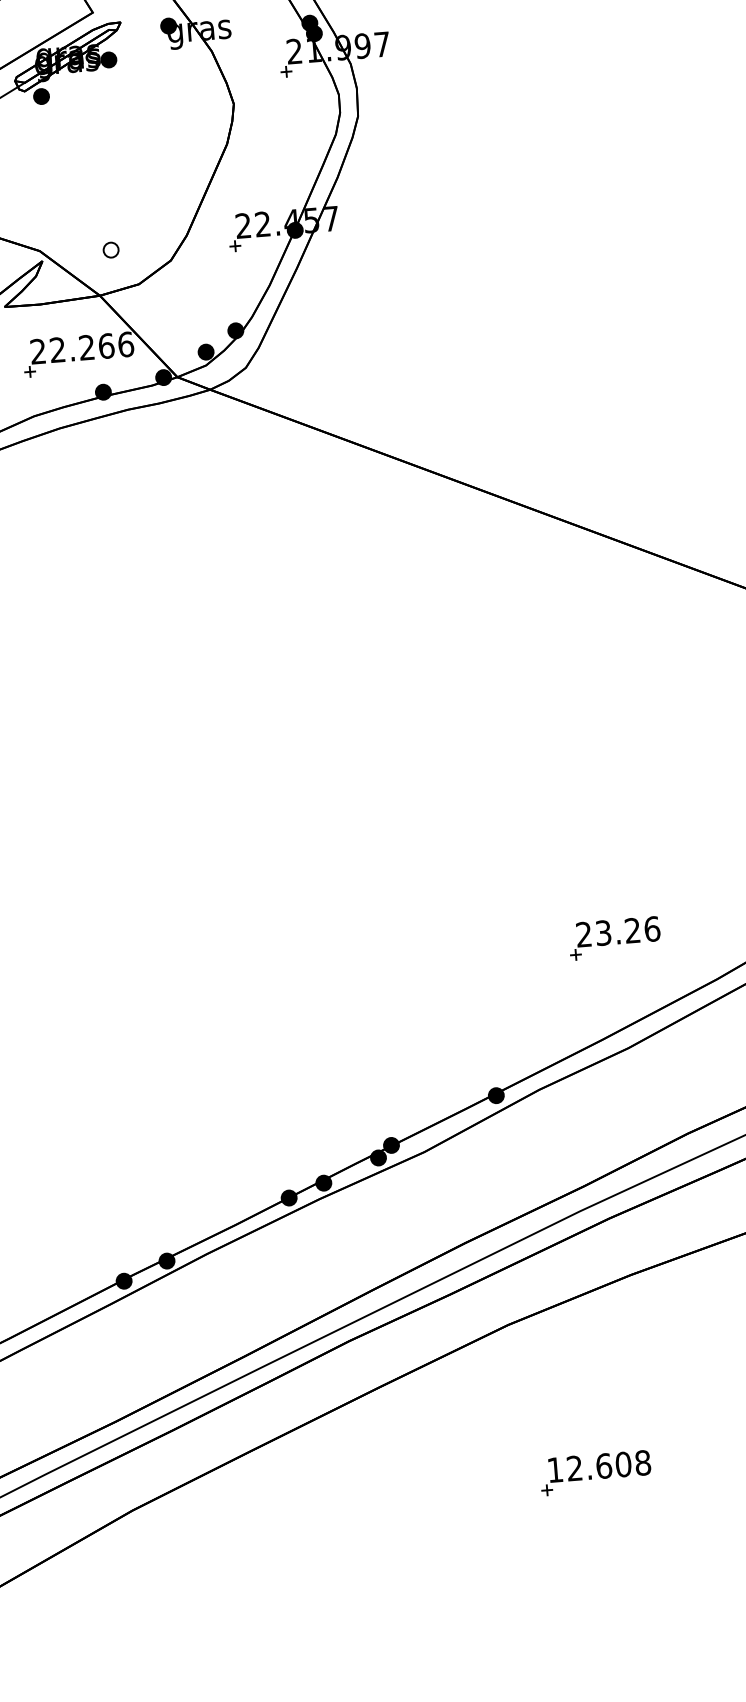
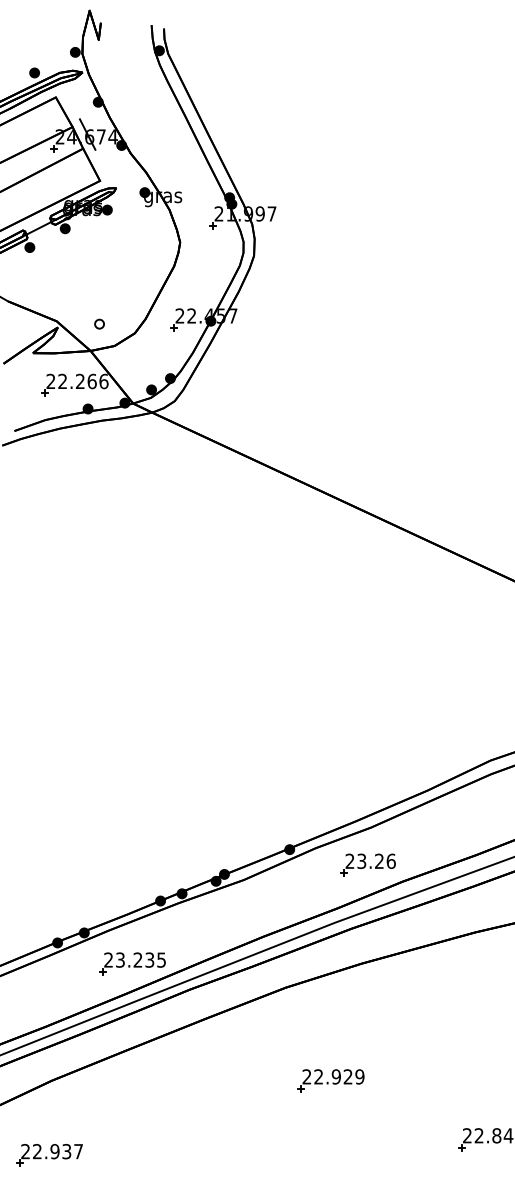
part: (613, 937) -> (367, 864), moved
part: (250, 1305) -> (132, 963), added
text: (599, 1465) -> (333, 1076), 12.608 -> 22.929
part: (138, 1634) -> (49, 1155), added

